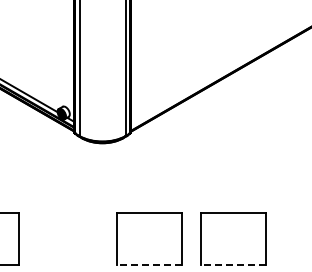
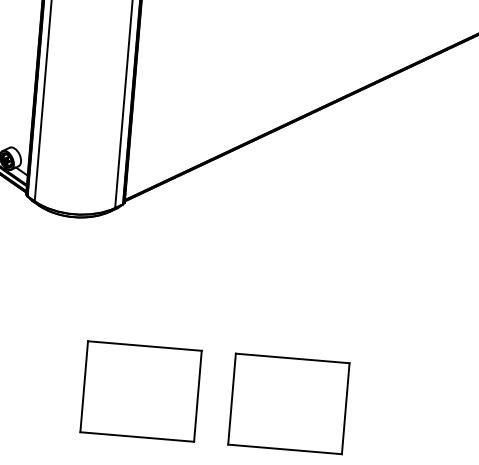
line: (149, 265) -> (137, 437), dashed -> solid
line: (233, 265) -> (284, 449), dashed -> solid

